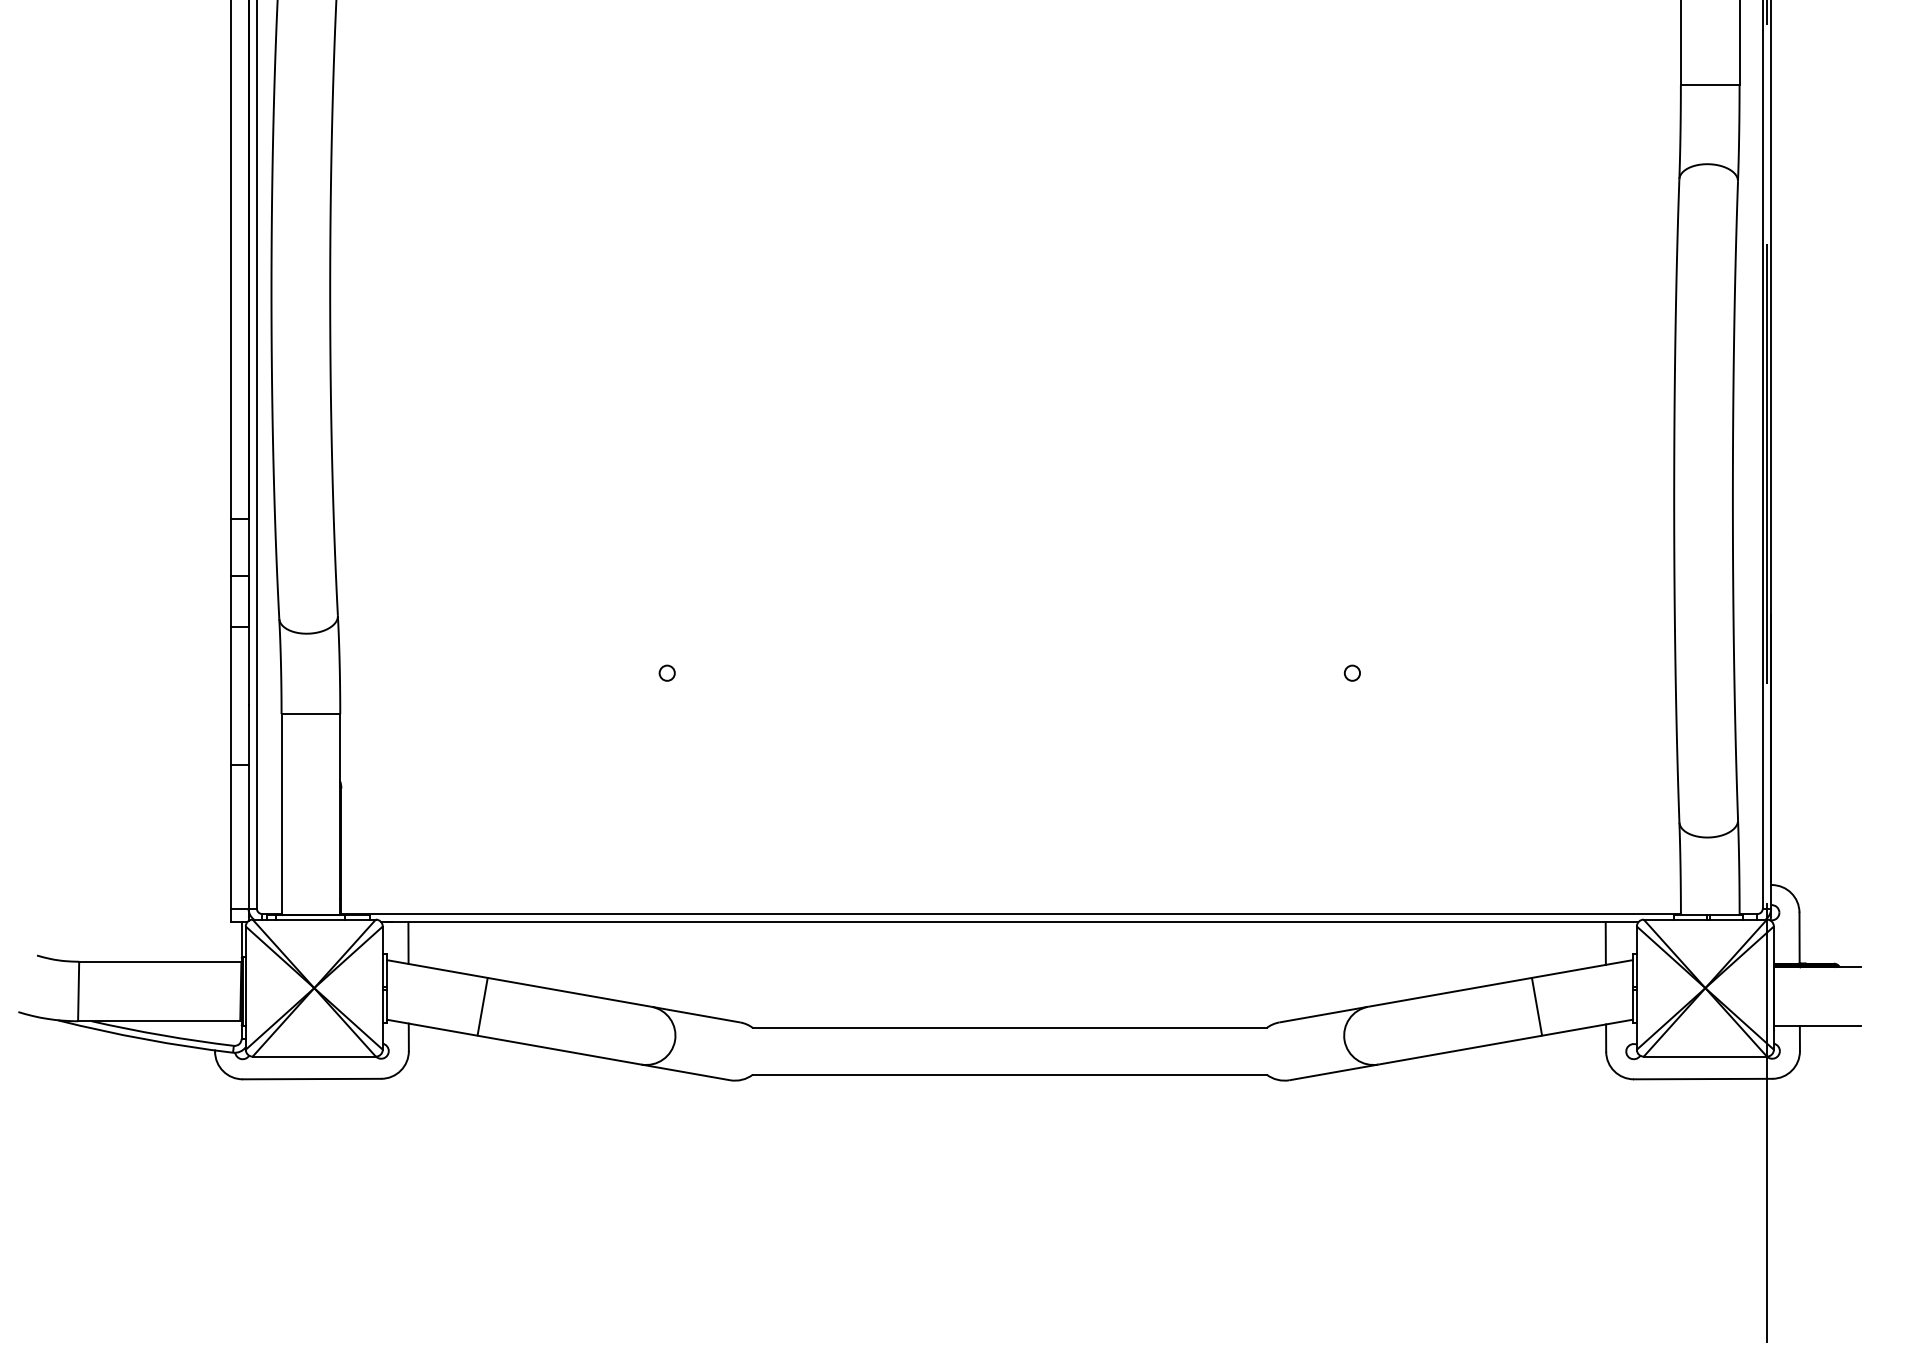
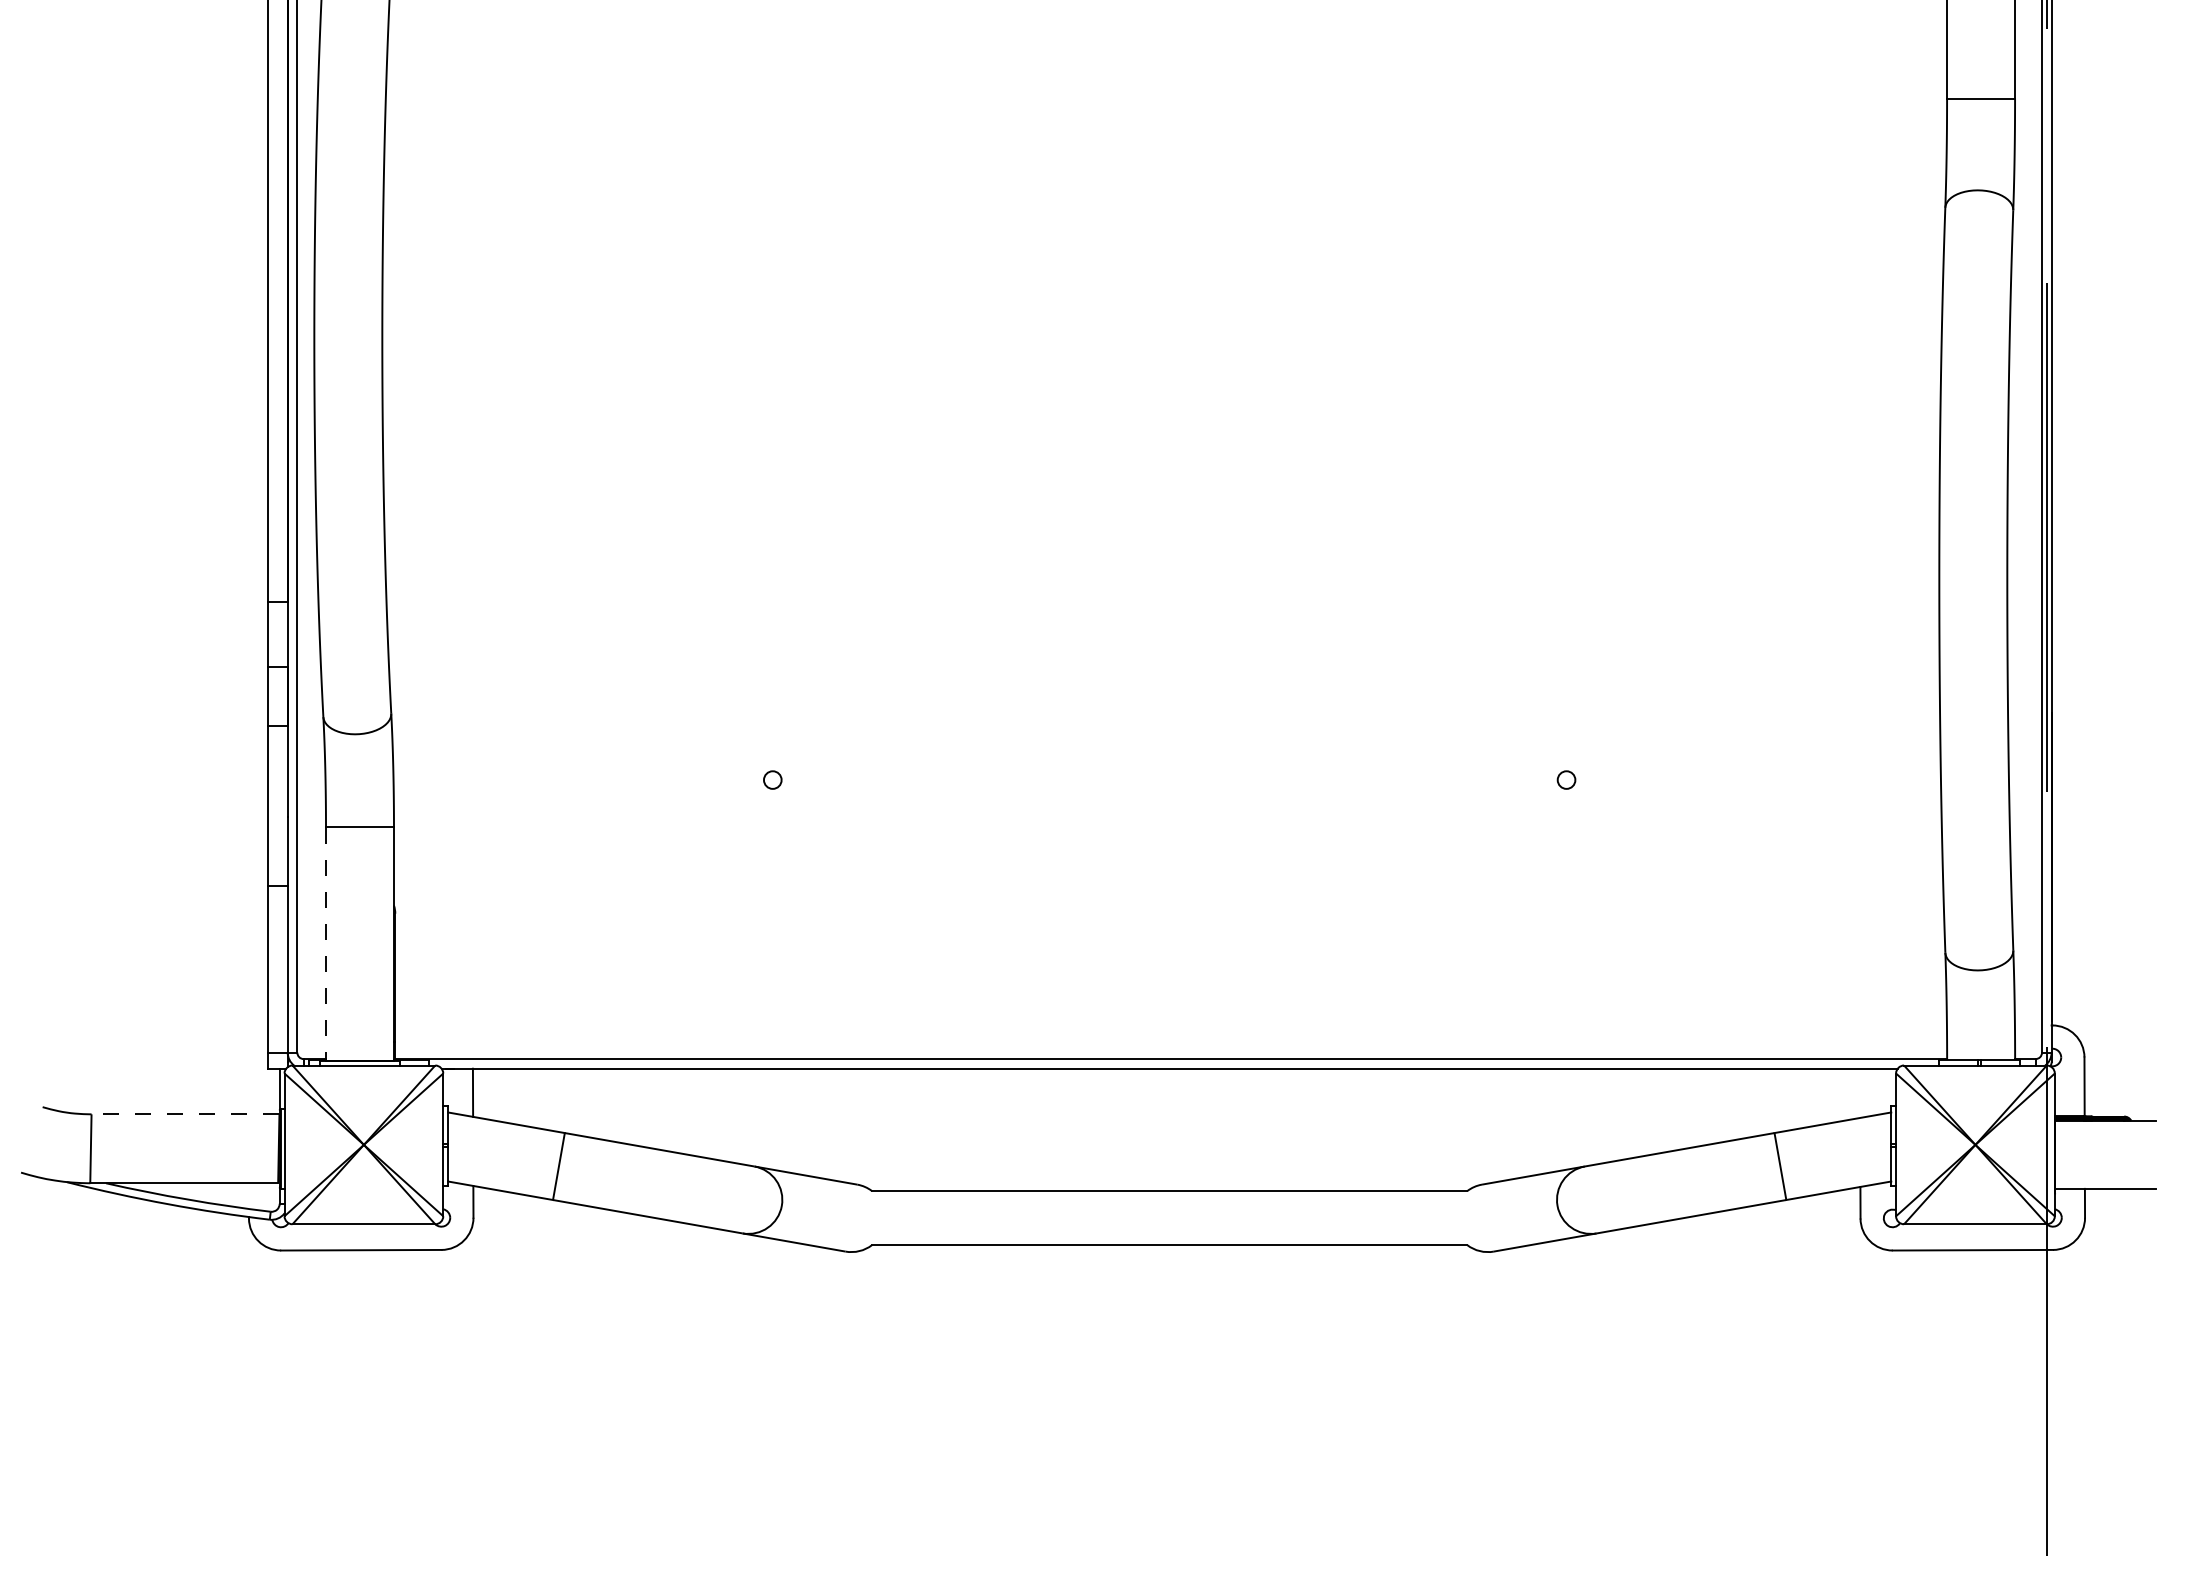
line: (281, 815) -> (326, 944), solid -> dashed
line: (1606, 942) -> (1860, 1092), removed
line: (160, 961) -> (185, 1114), solid -> dashed

